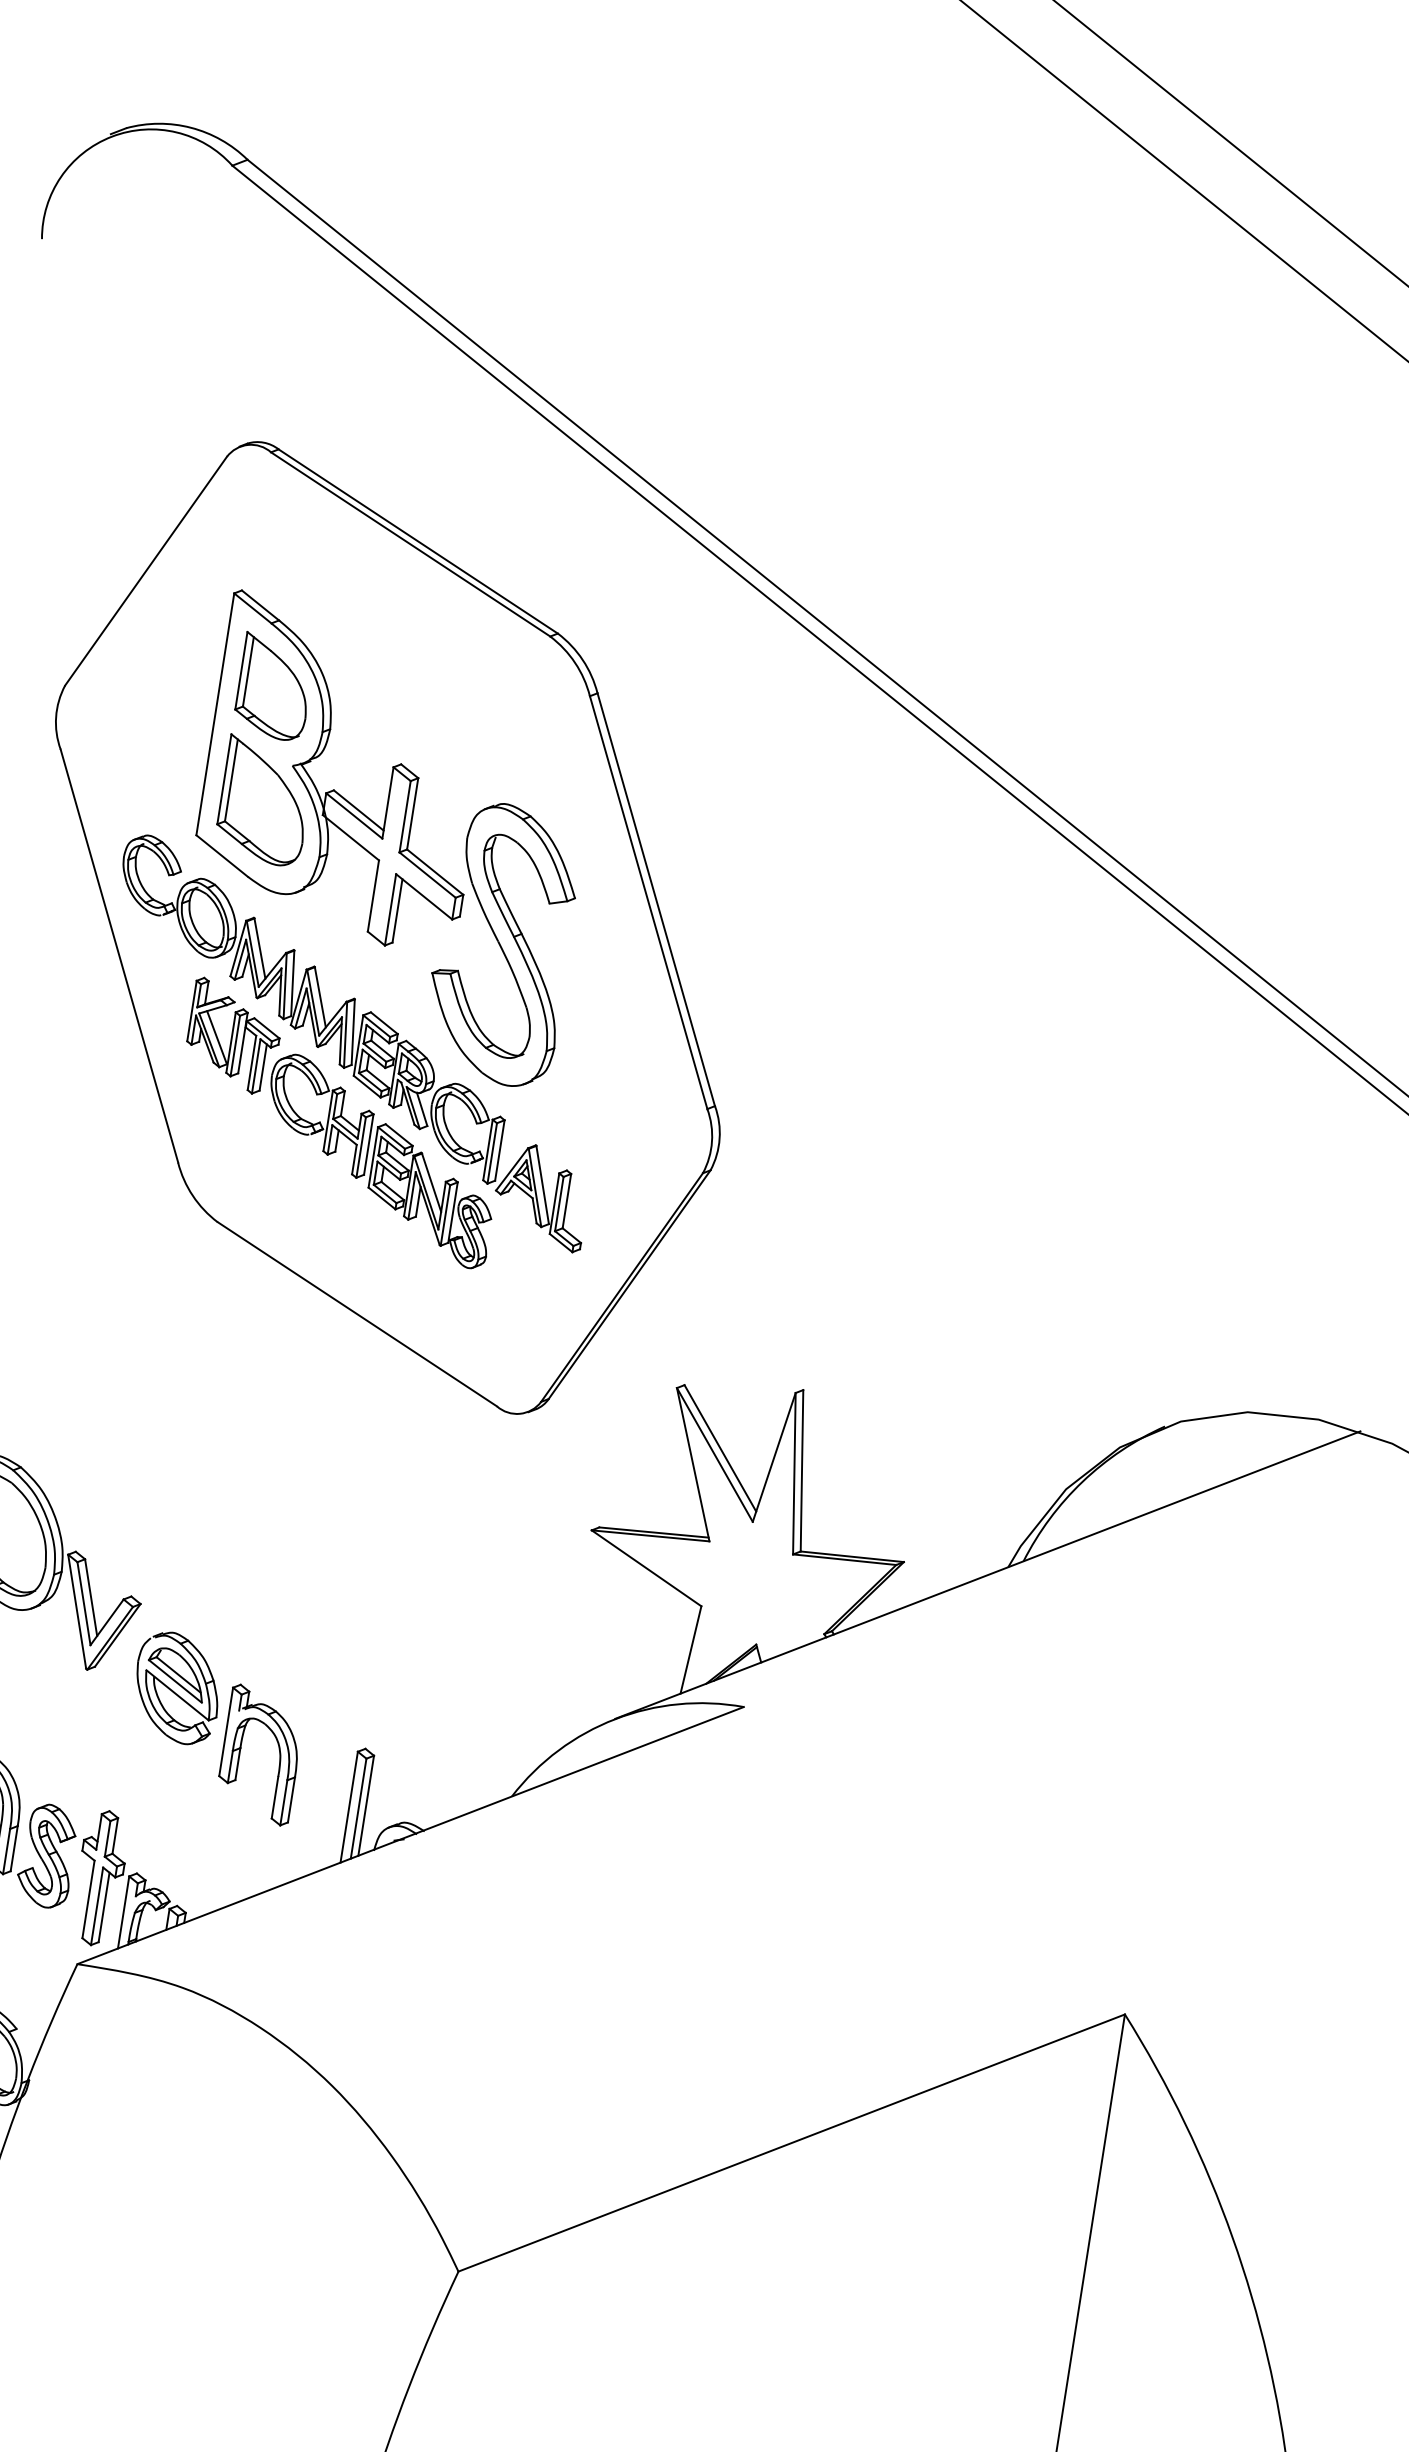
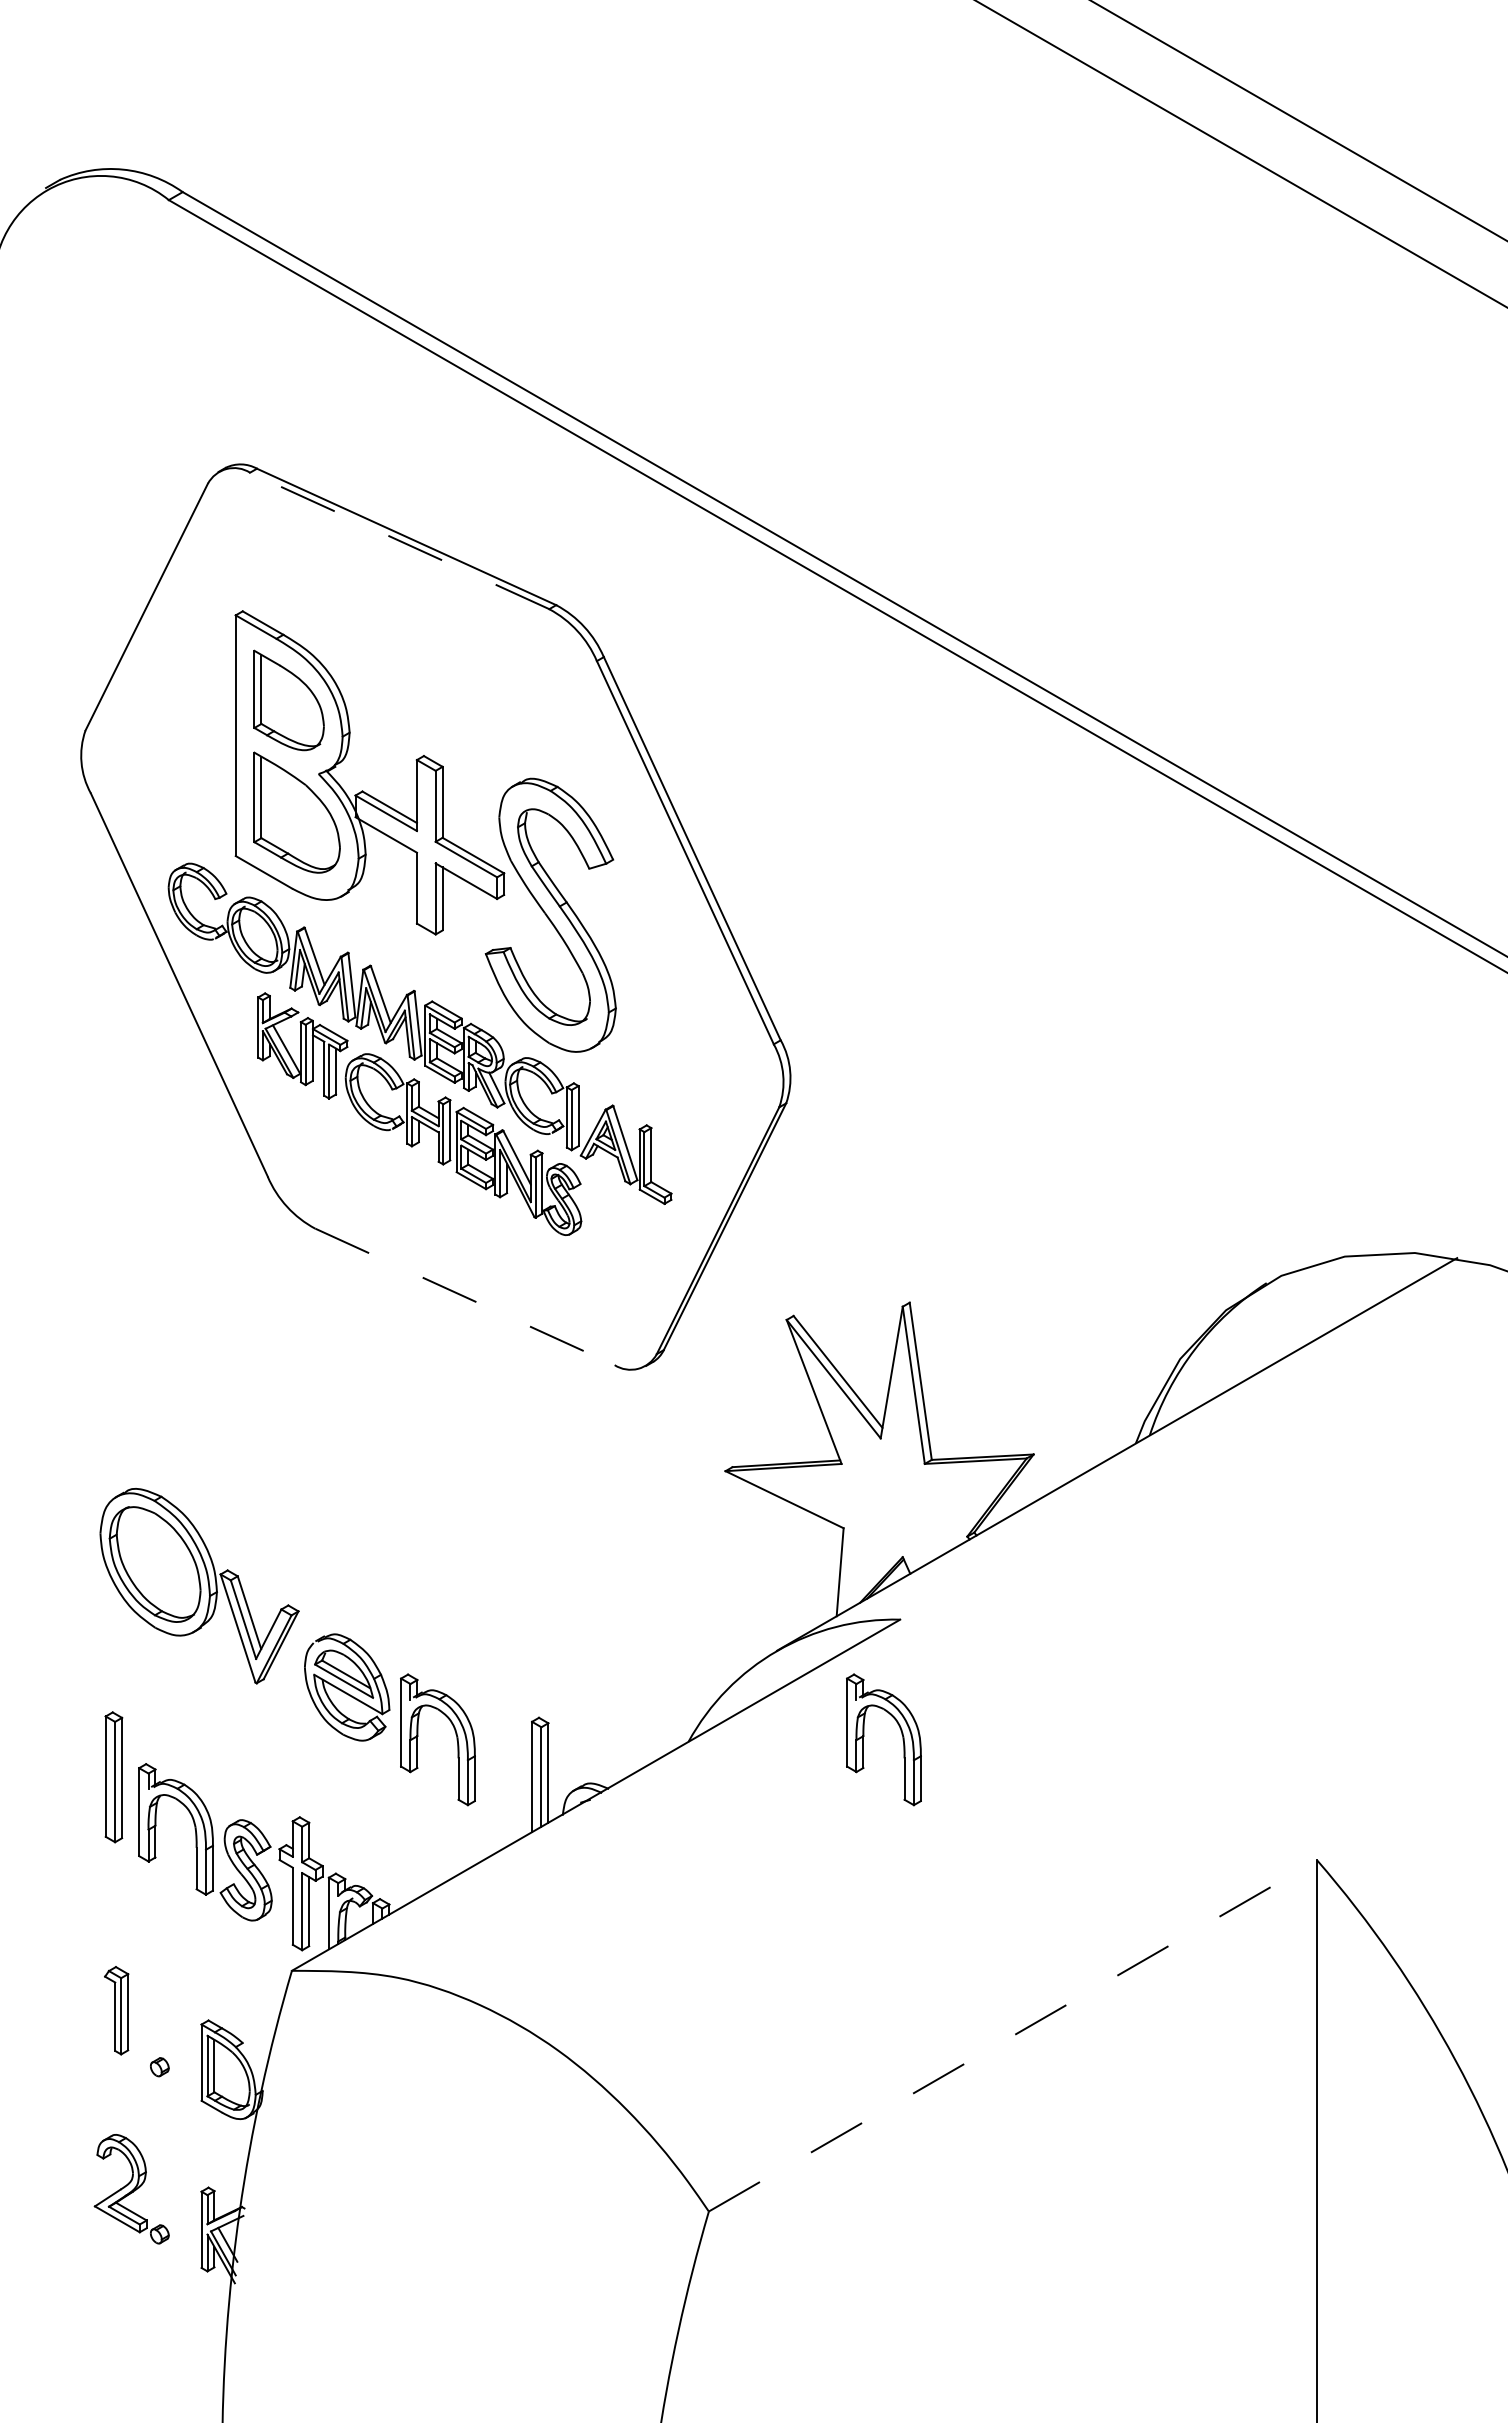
line: (410, 543) -> (399, 540), solid -> dashed
line: (357, 1314) -> (465, 1297), solid -> dashed
part: (727, 1822) -> (901, 1734), added
line: (792, 2142) -> (1013, 2035), solid -> dashed

